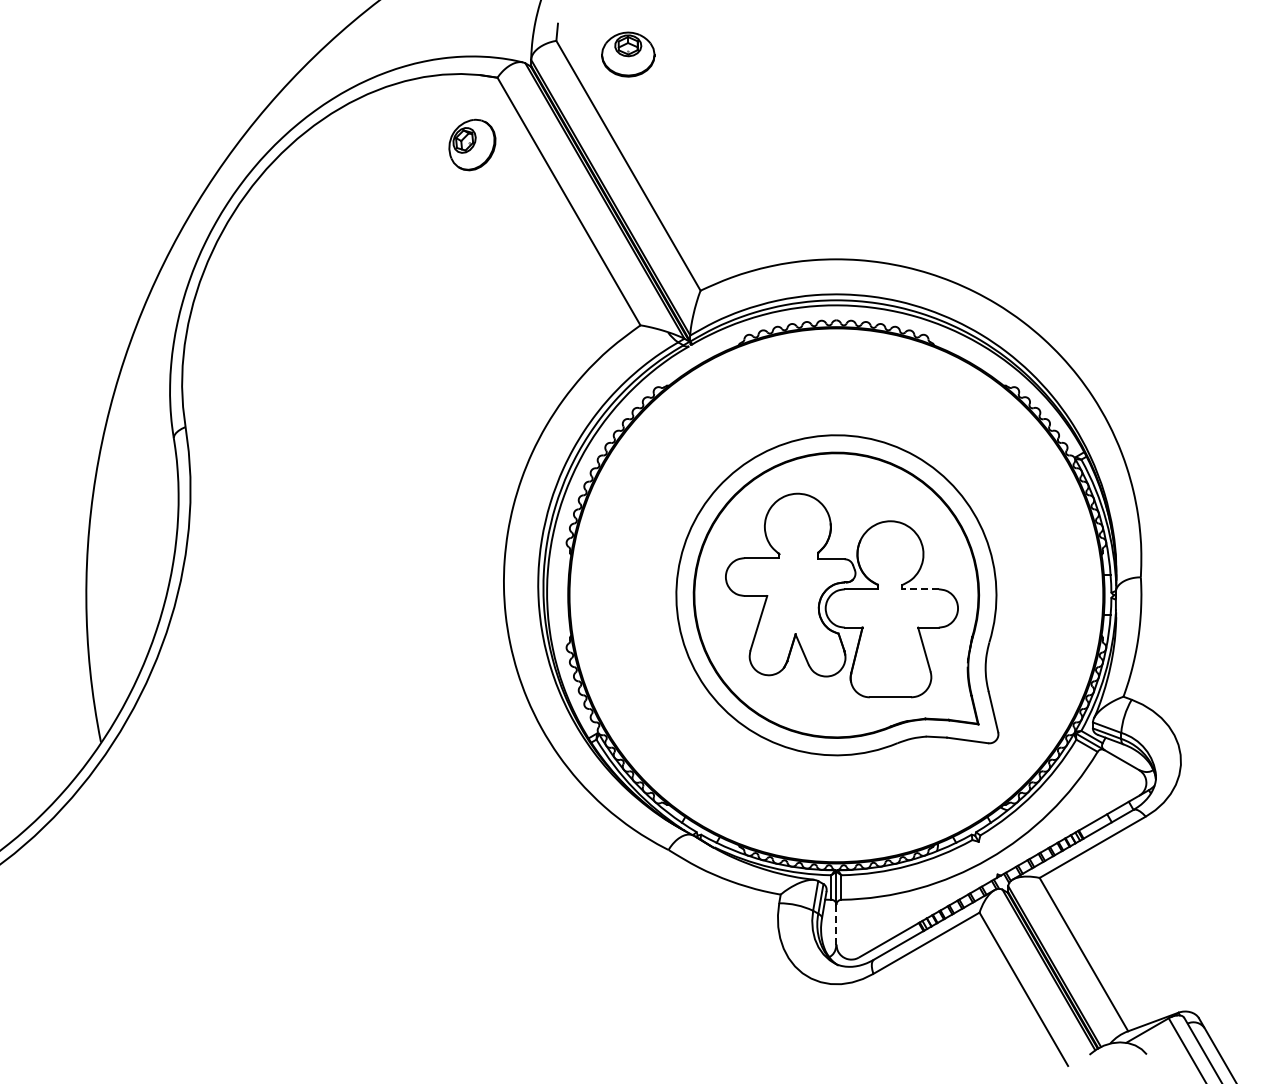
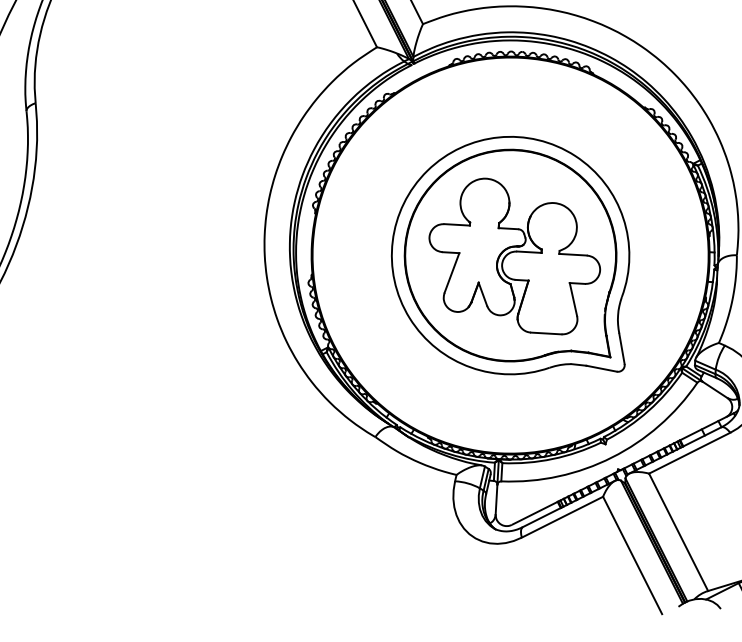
line: (920, 589) -> (573, 254), dashed -> solid
line: (836, 924) -> (496, 499), dashed -> solid

